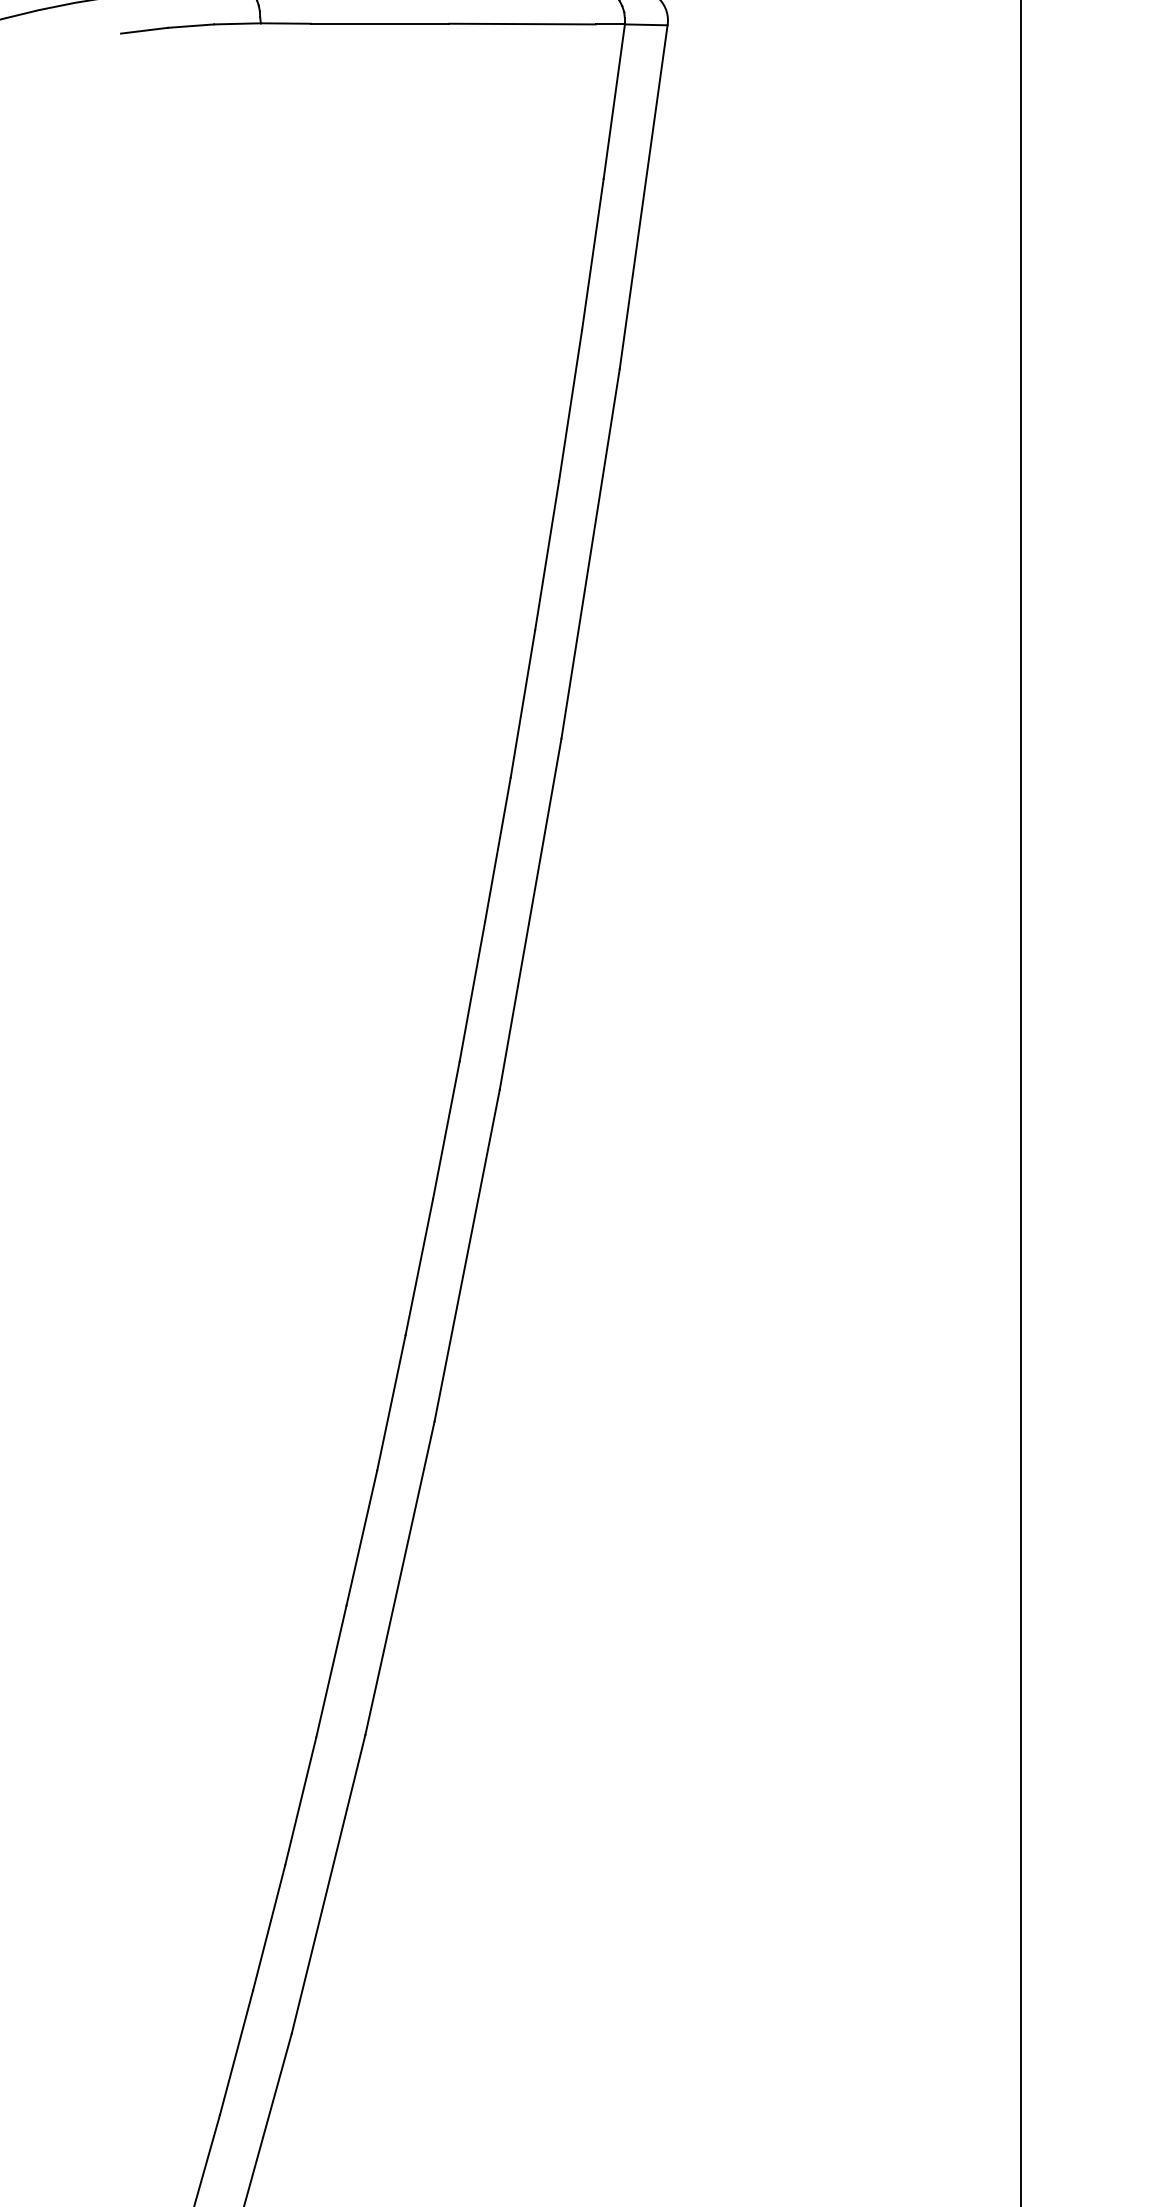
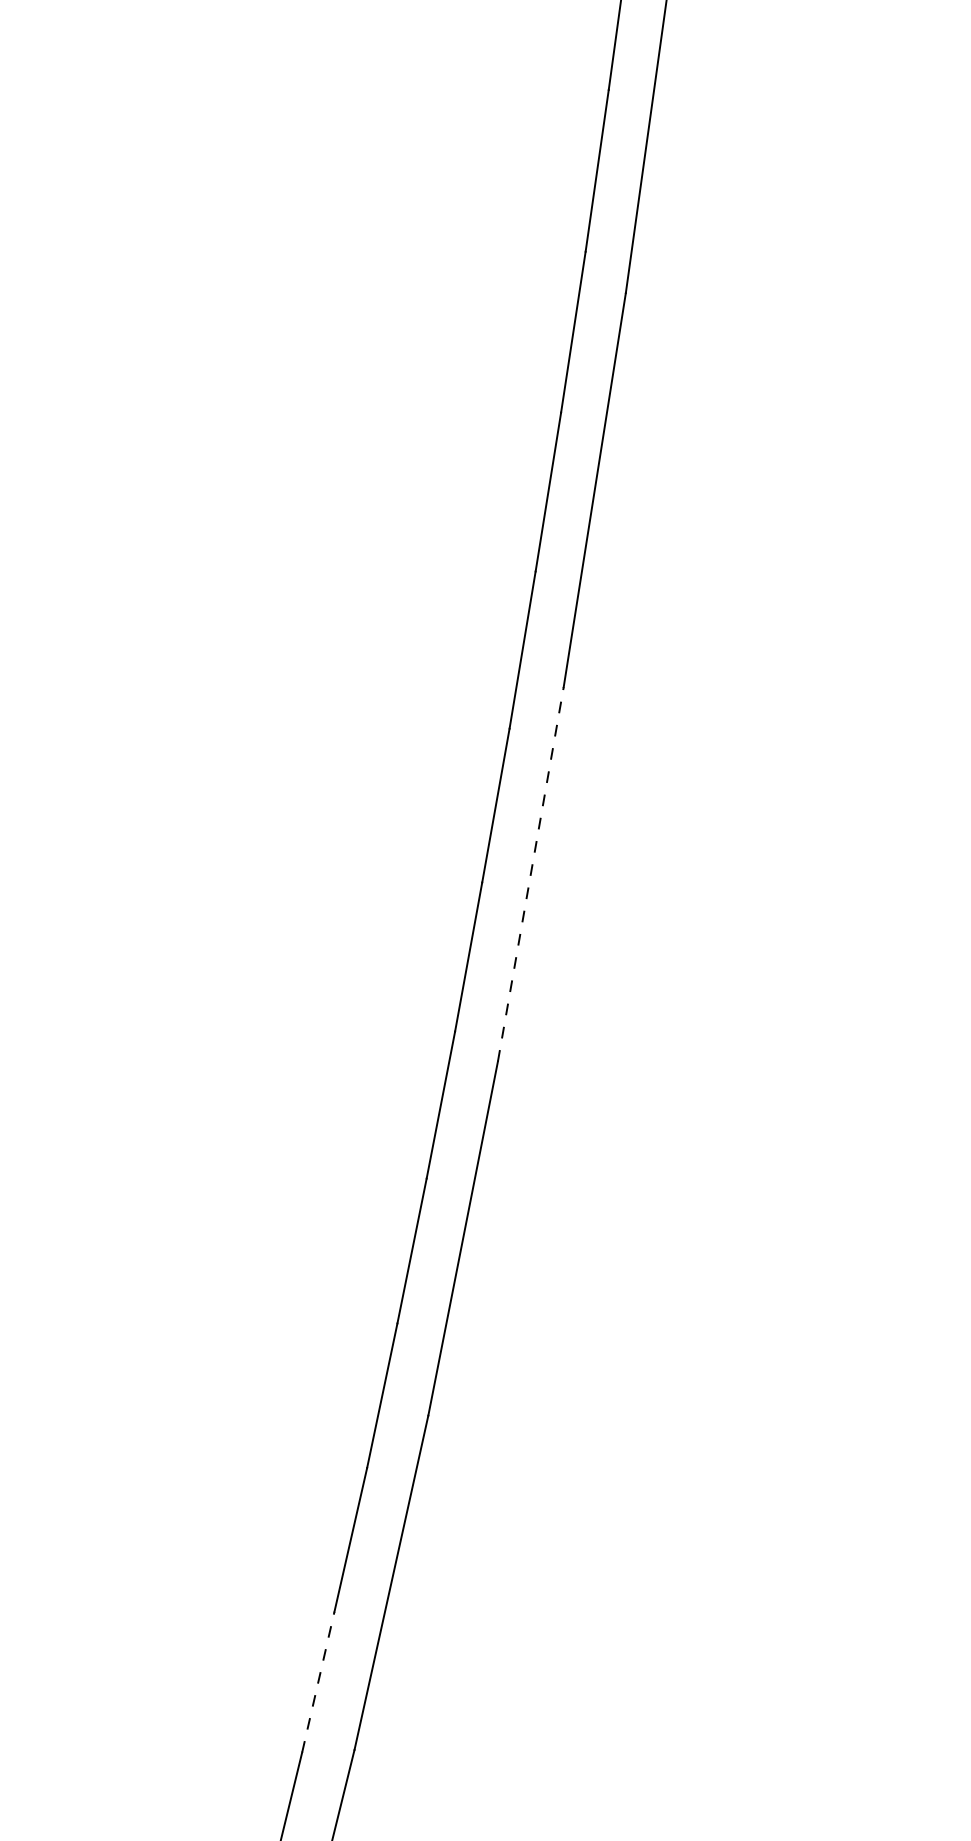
line: (530, 913) -> (530, 873), solid -> dashed
line: (331, 1671) -> (318, 1682), solid -> dashed

